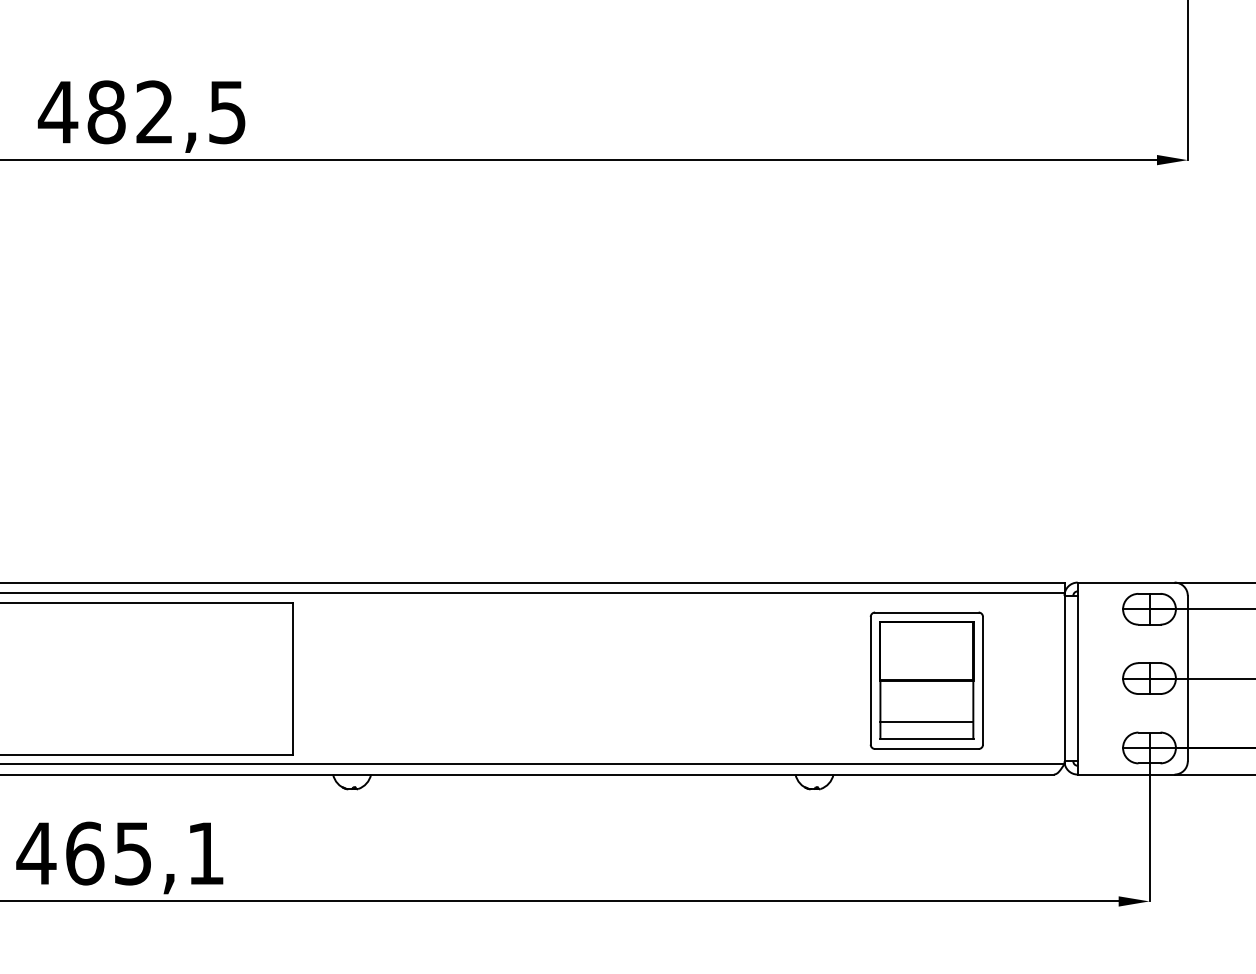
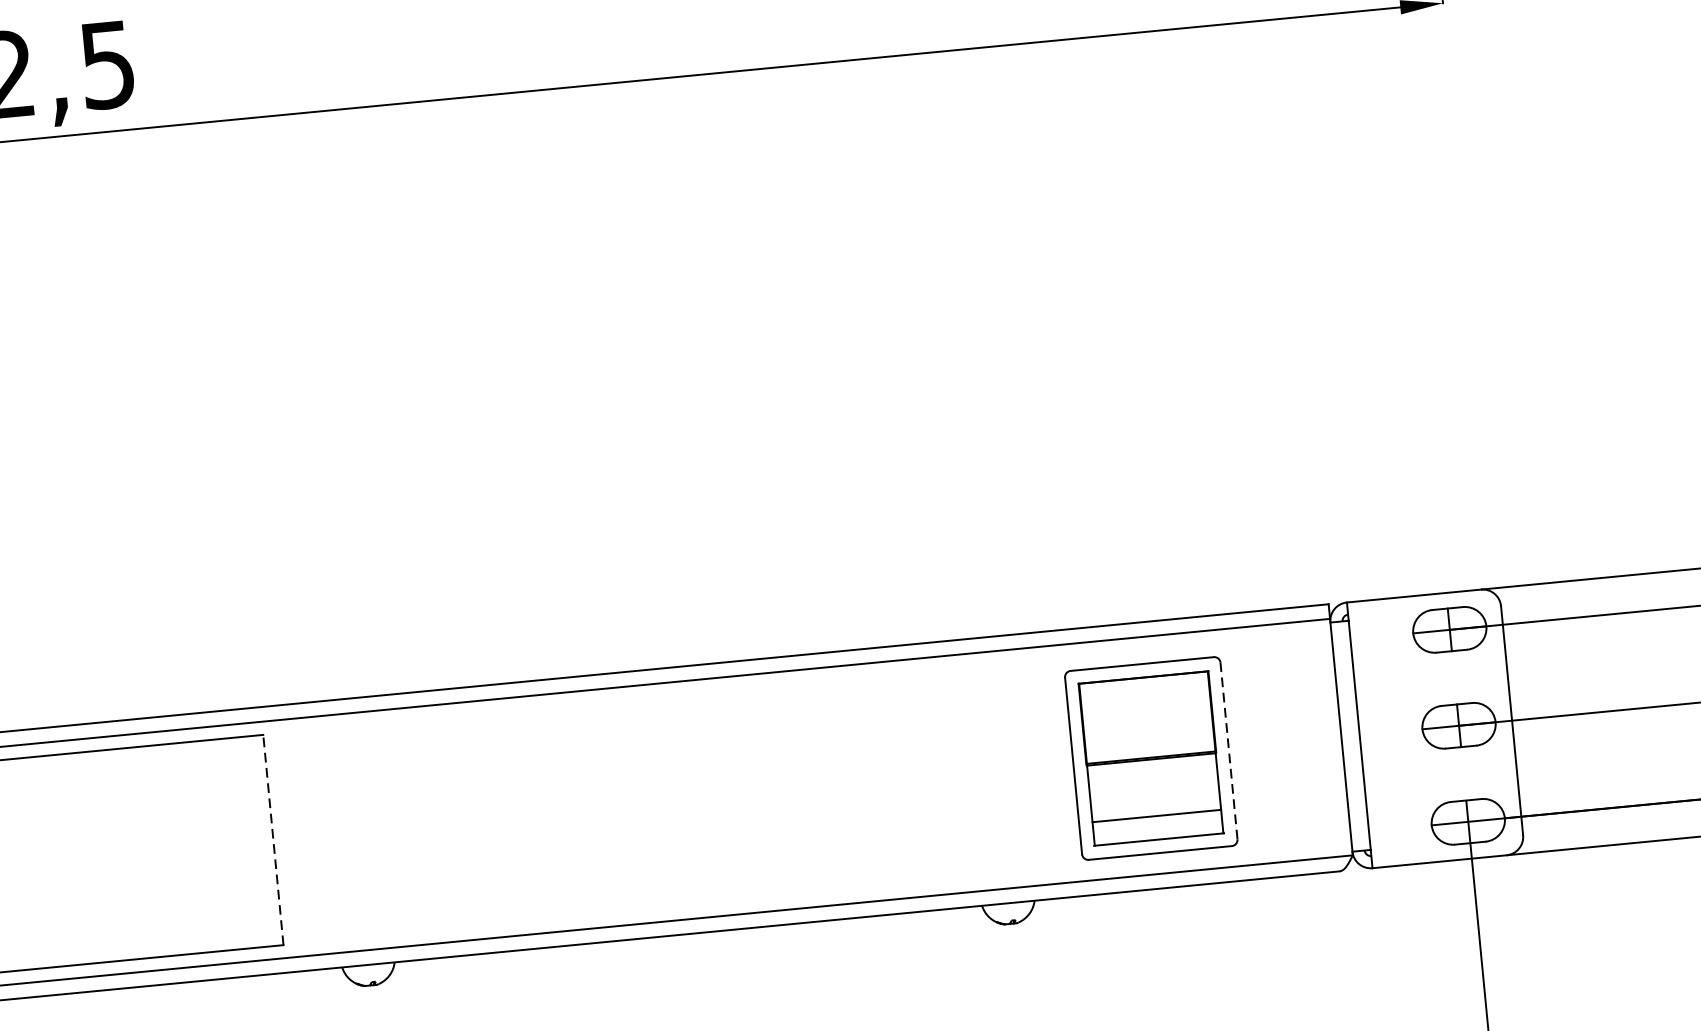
line: (292, 678) -> (273, 839), solid -> dashed
line: (983, 680) -> (1229, 750), solid -> dashed

